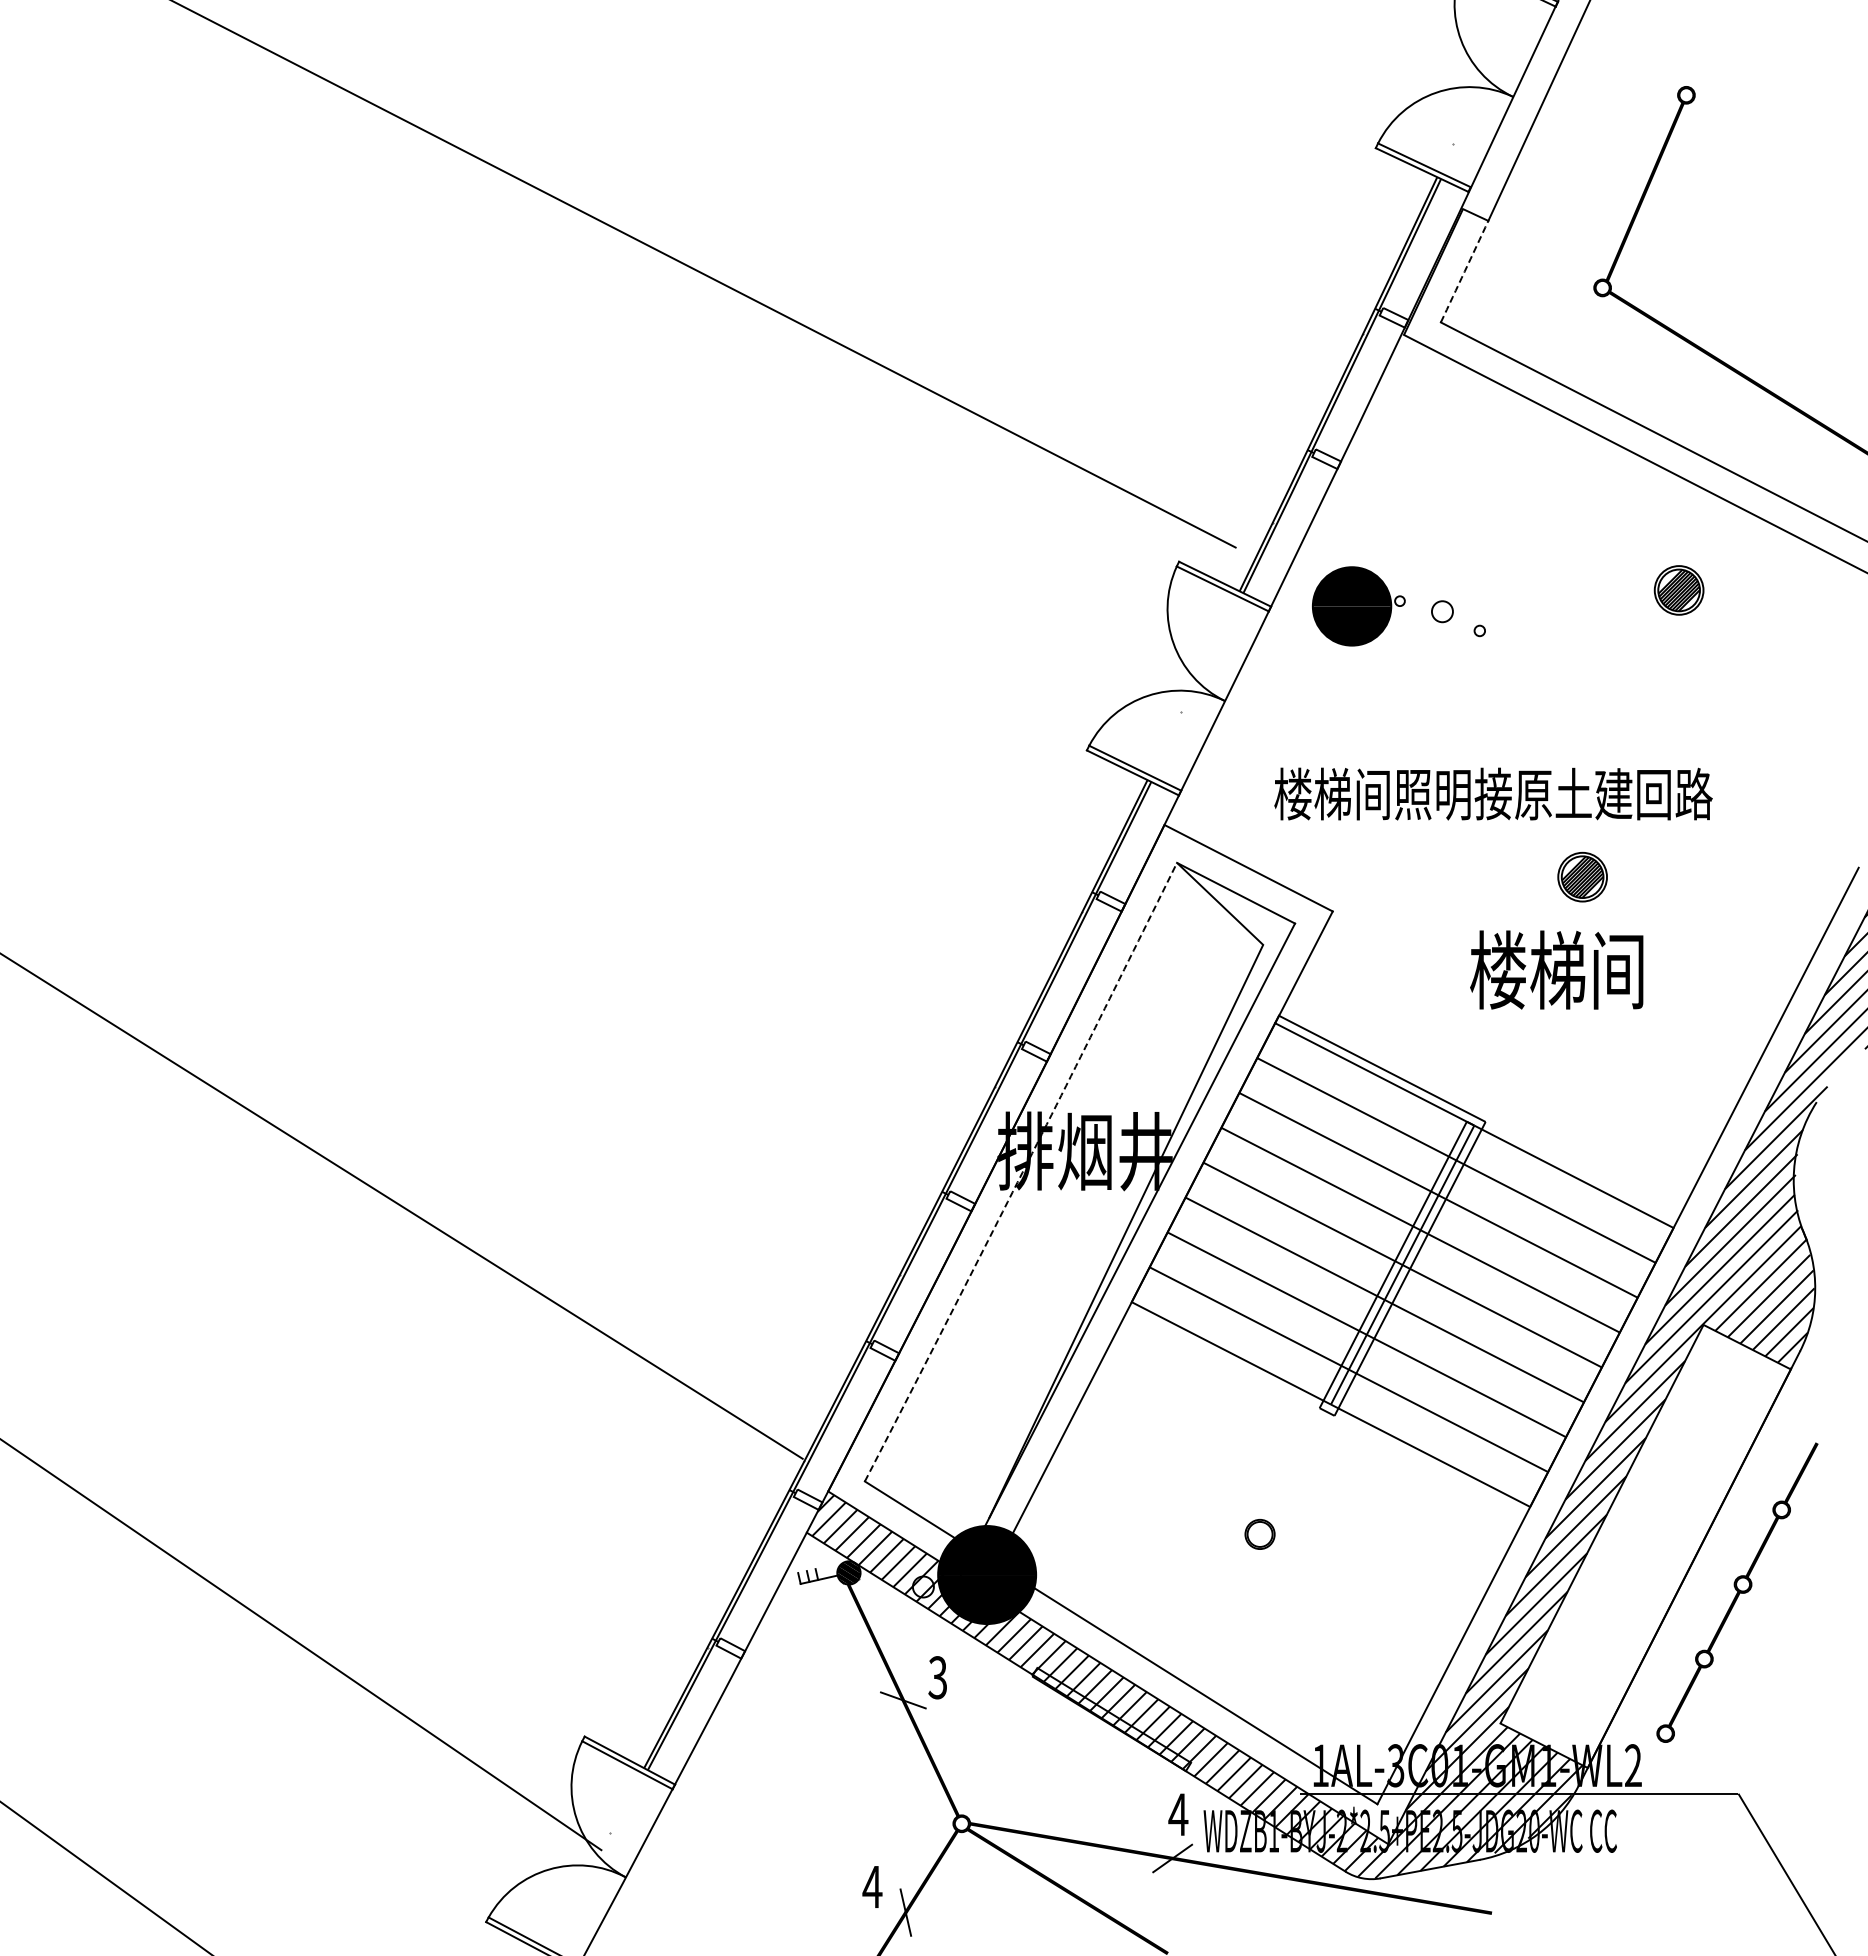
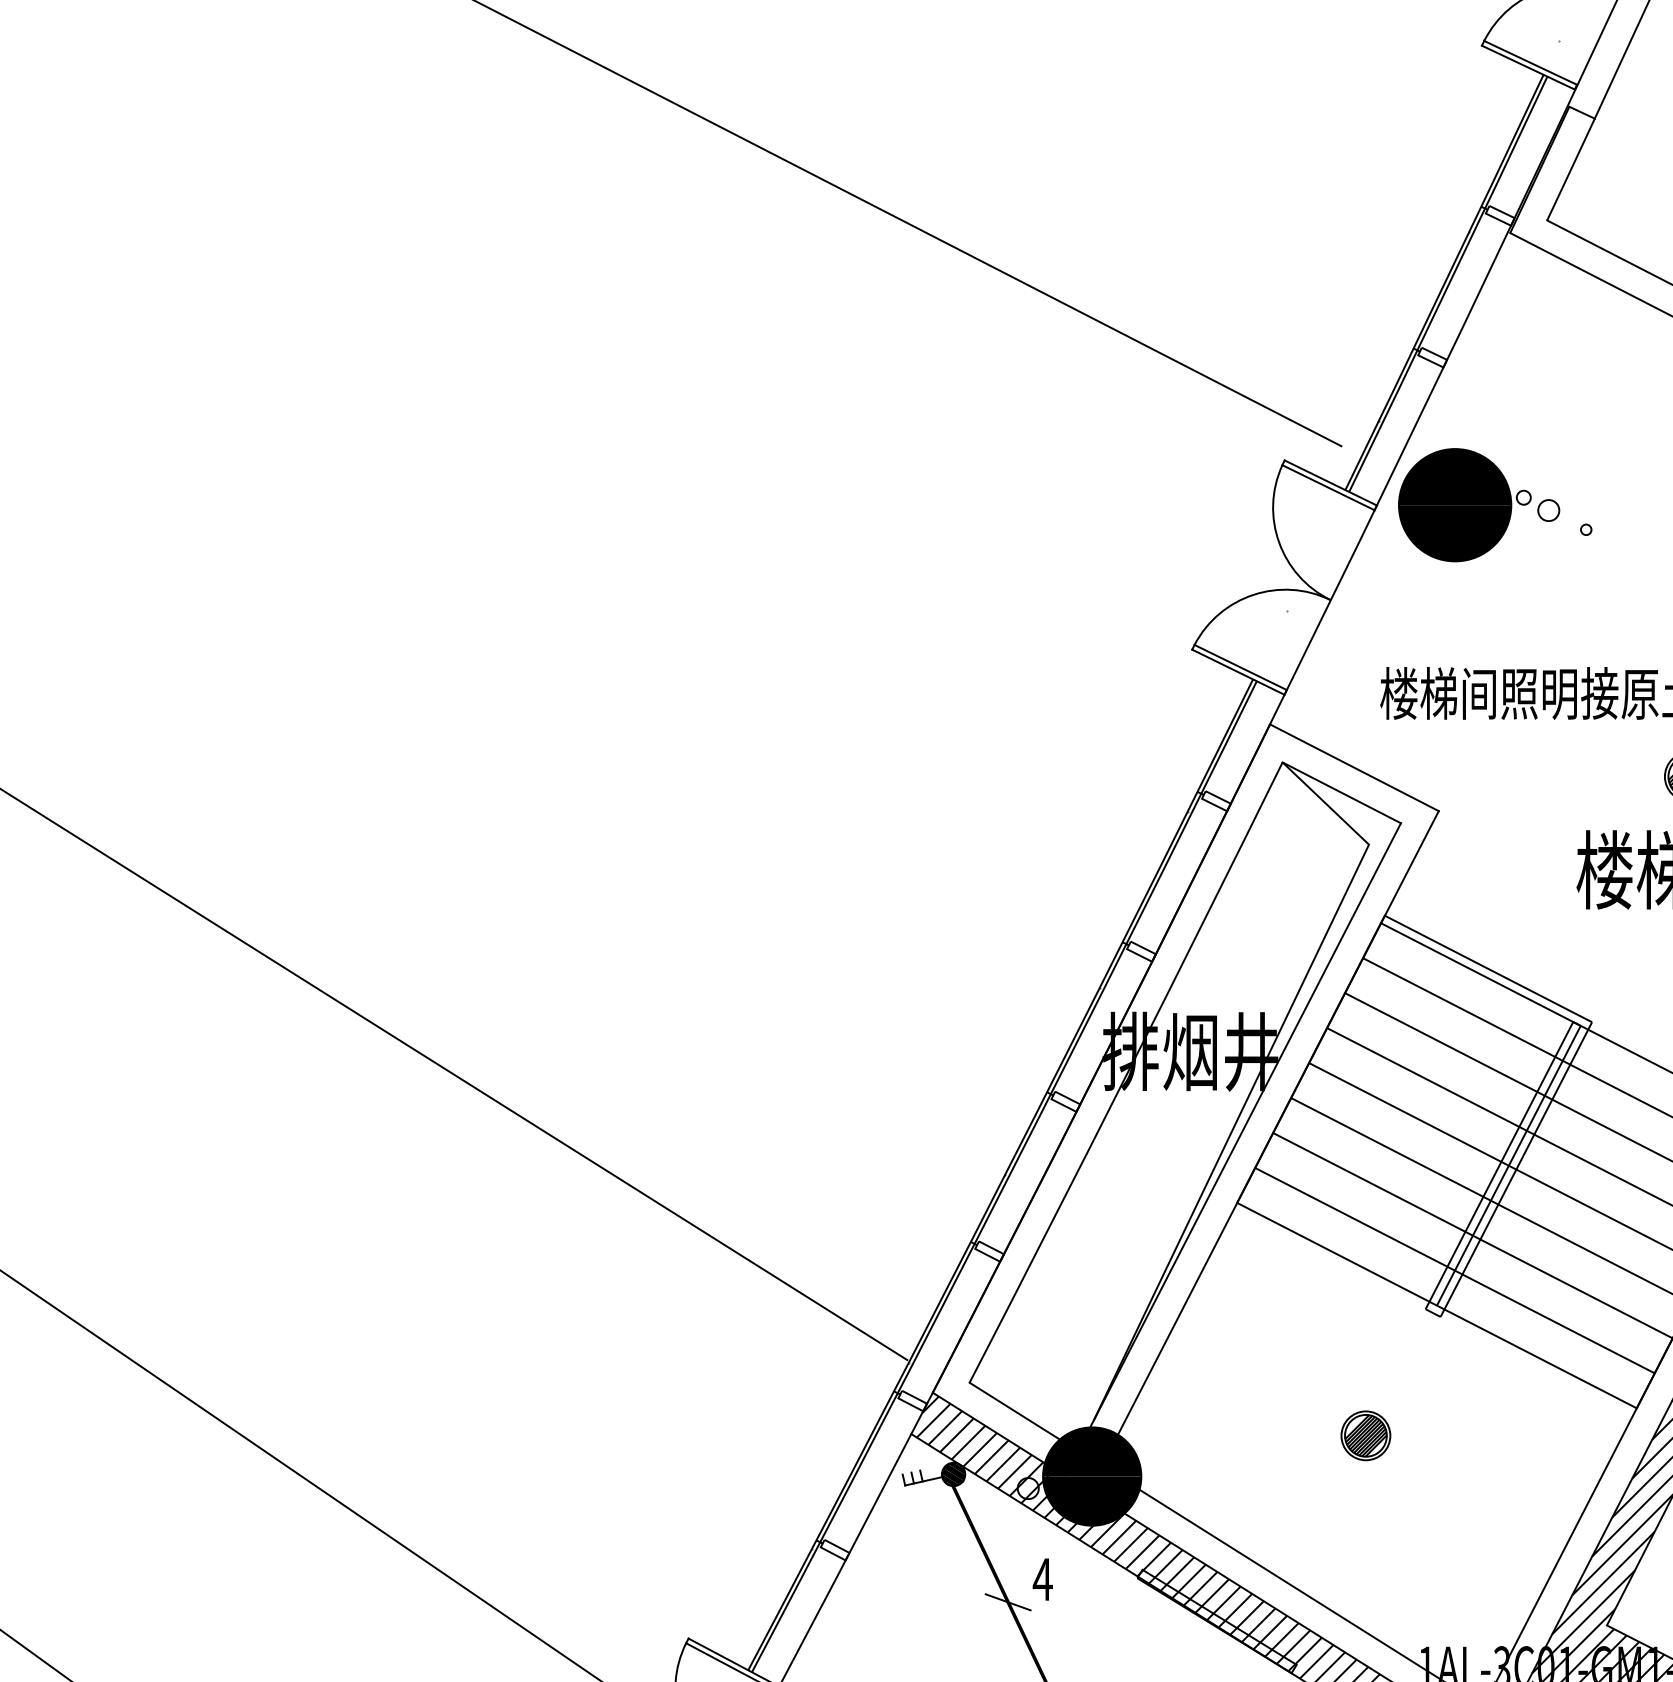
arc: (1464, 271) -> (1570, 169), dashed -> solid
part: (1358, 606) -> (1464, 505), size x1.43
arc: (1022, 1172) -> (1127, 1072), dashed -> solid
part: (1259, 1534) -> (1365, 1435), size x1.67
text: (937, 1677) -> (1042, 1579), 3 -> 4

